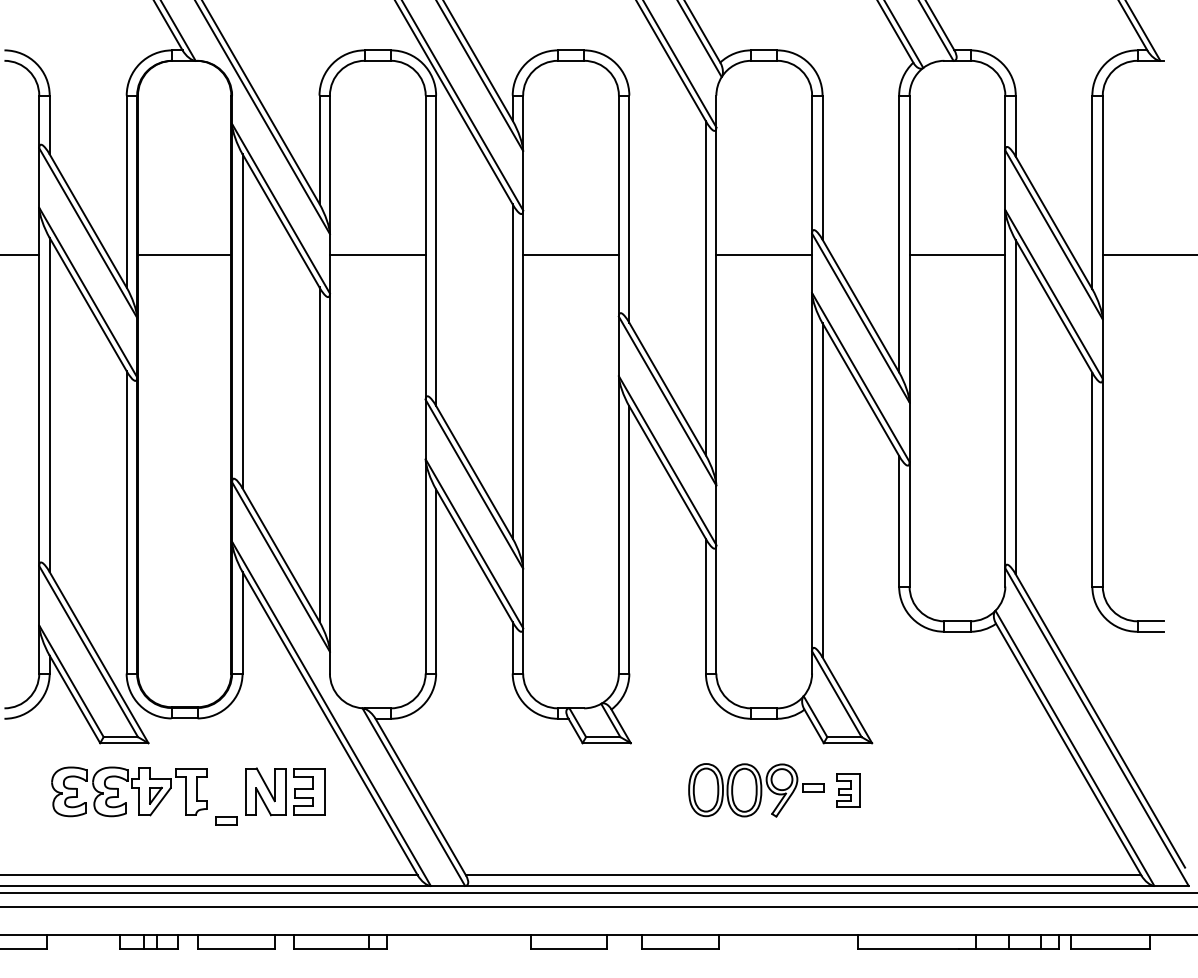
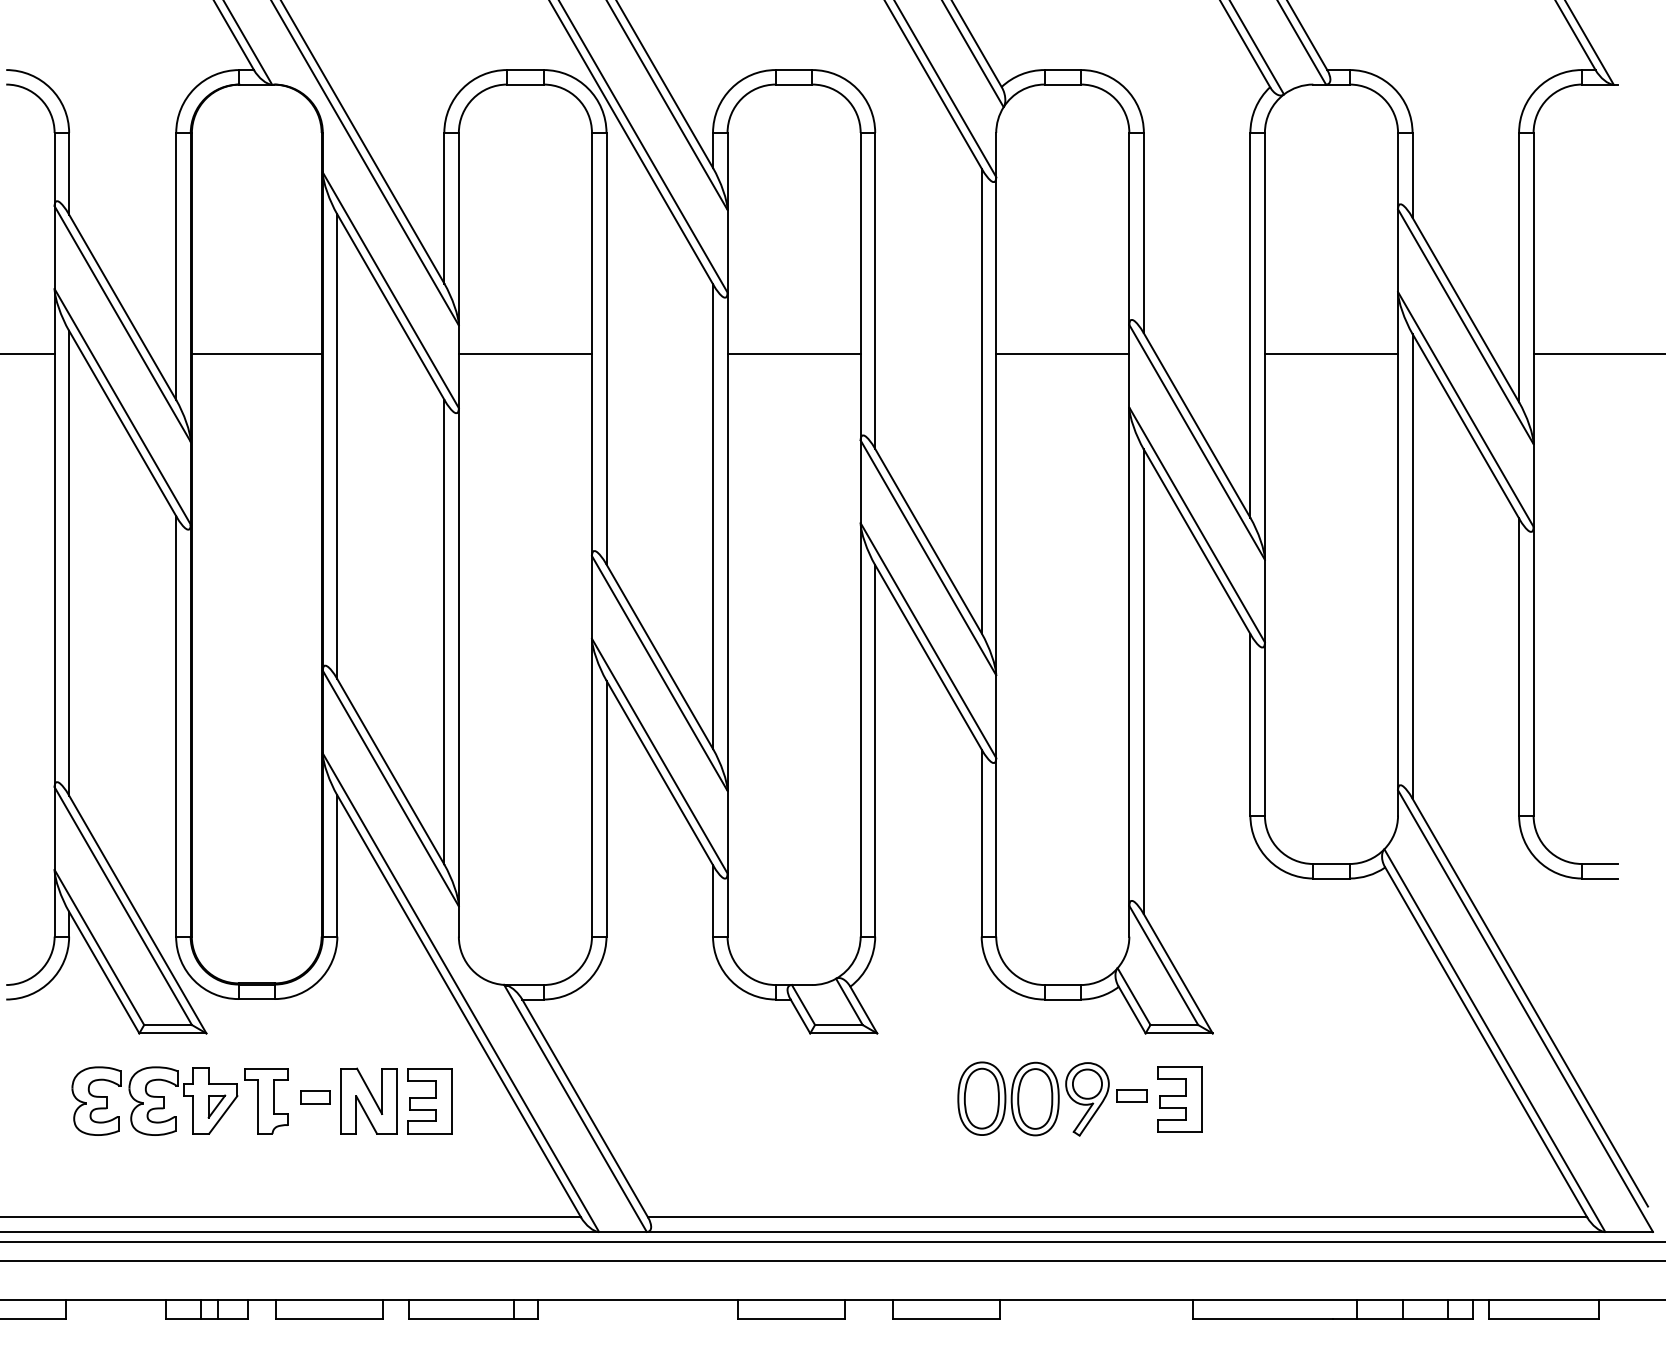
part: (848, 790) -> (1179, 1099), size x1.43
part: (226, 820) -> (315, 1097), moved

